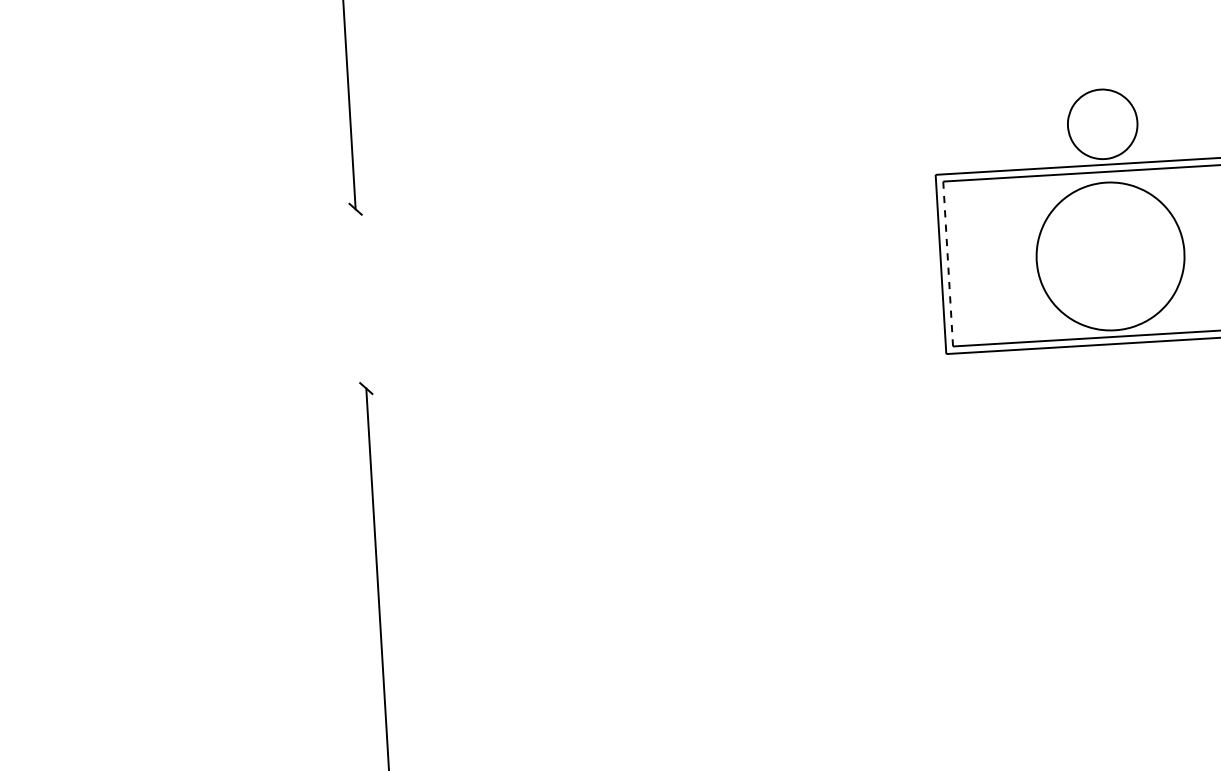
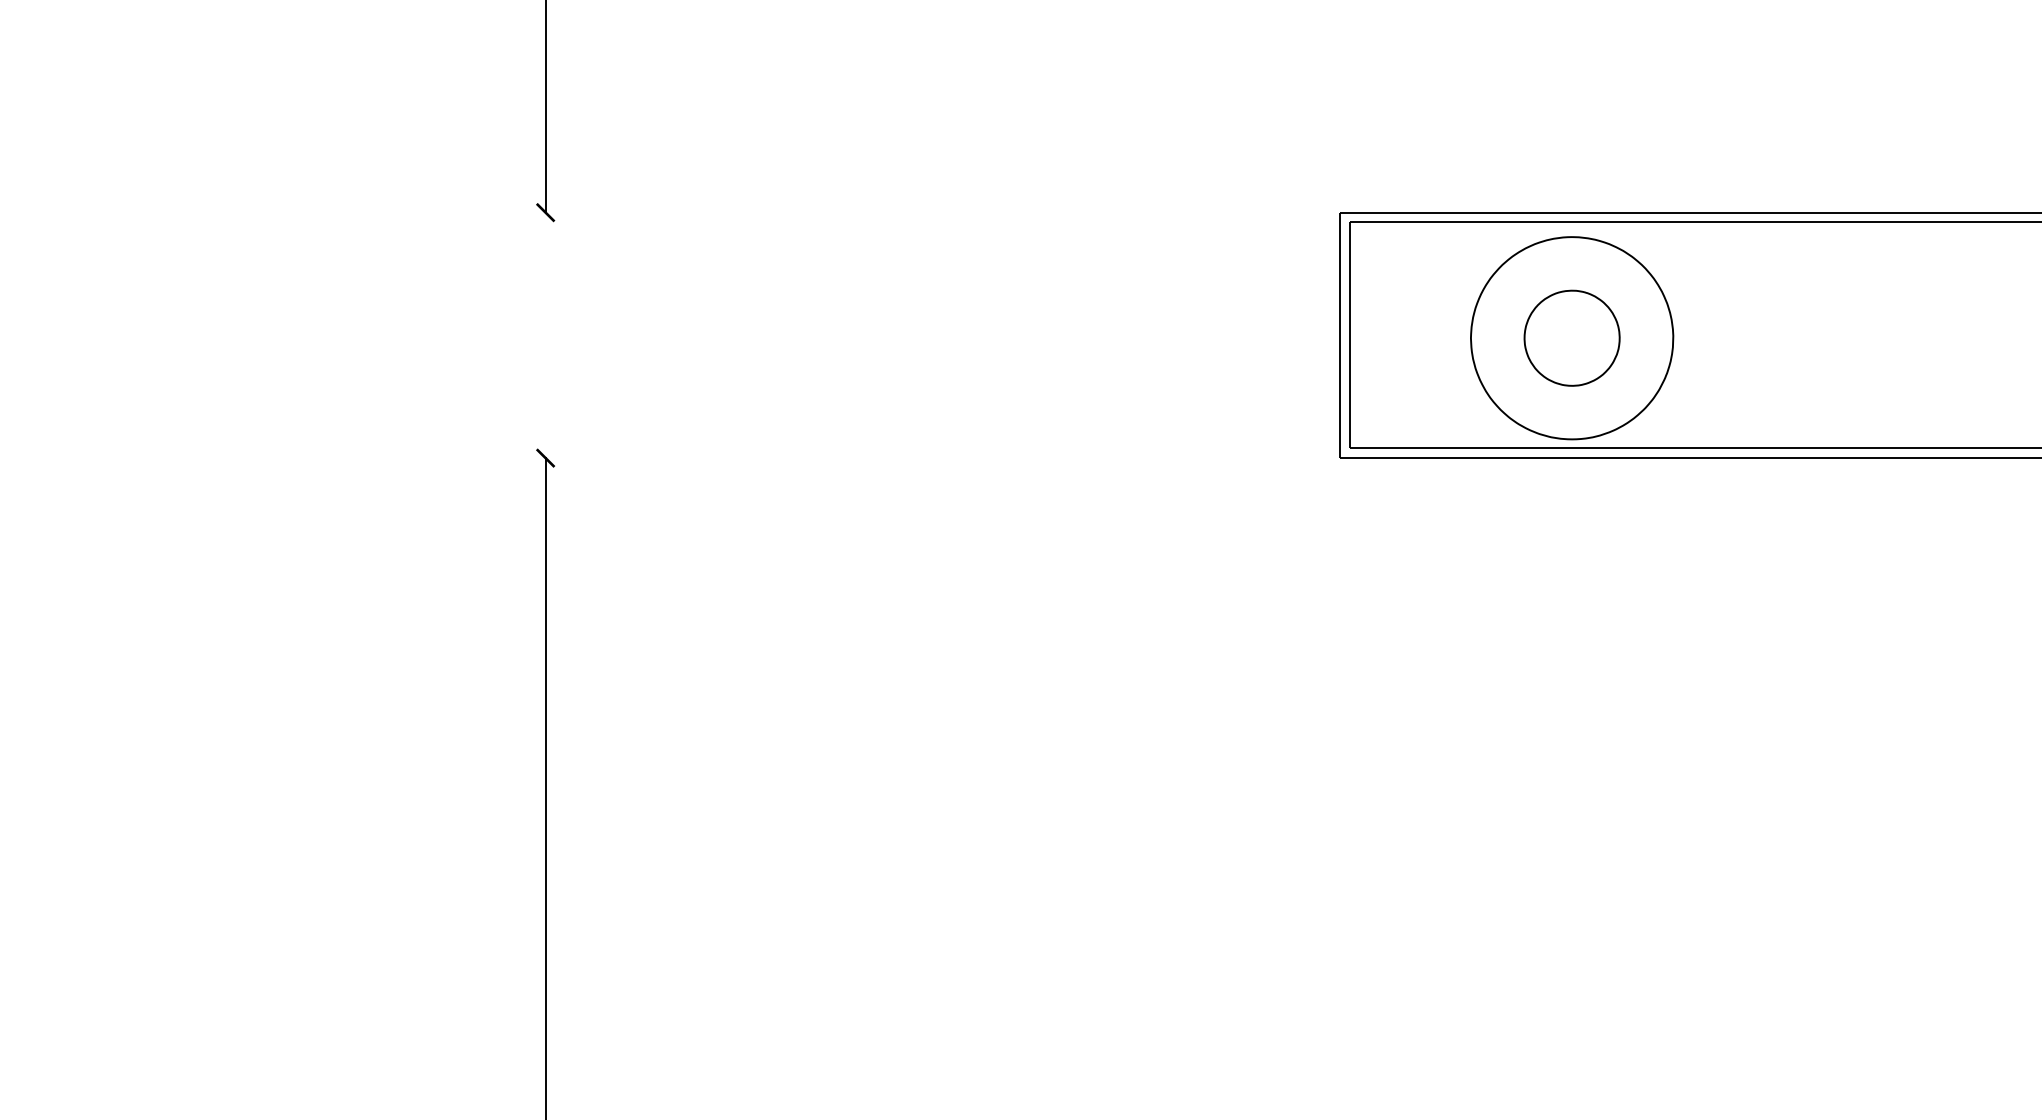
part: (1102, 123) -> (1571, 337), moved
line: (947, 264) -> (1349, 335), dashed -> solid

